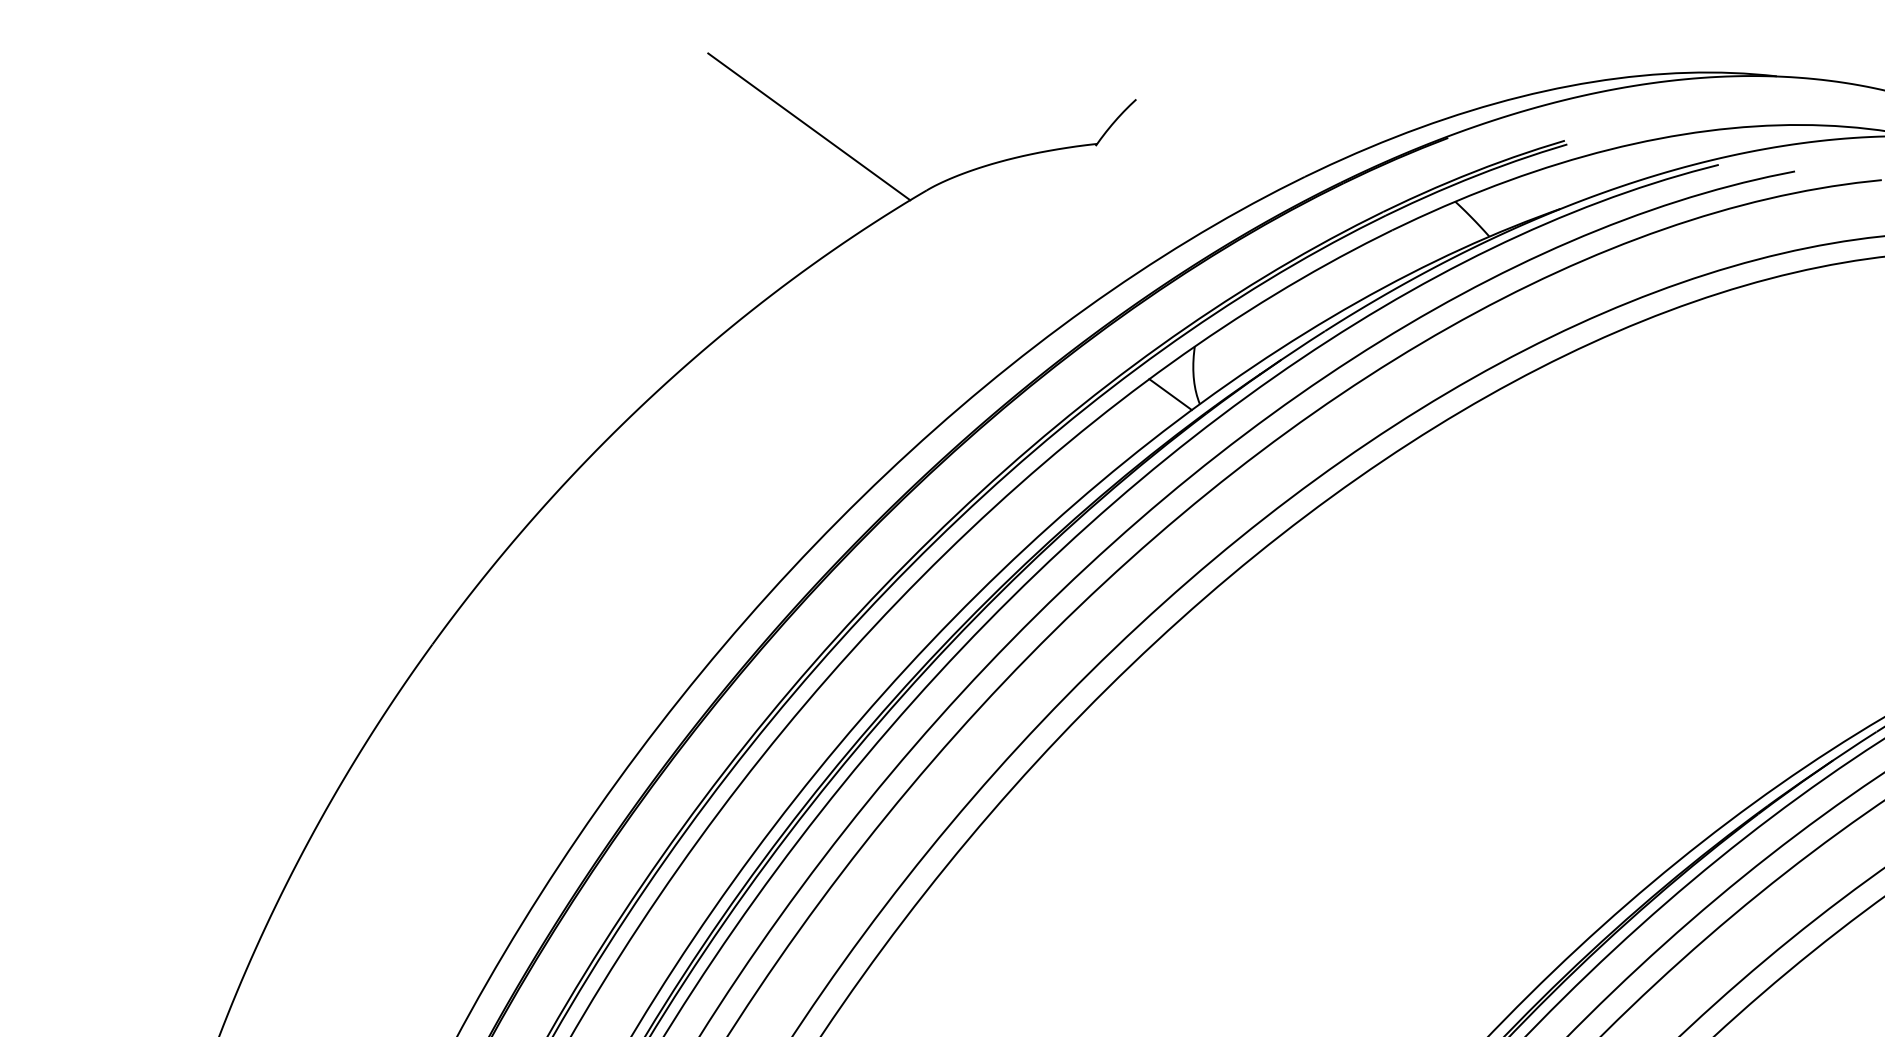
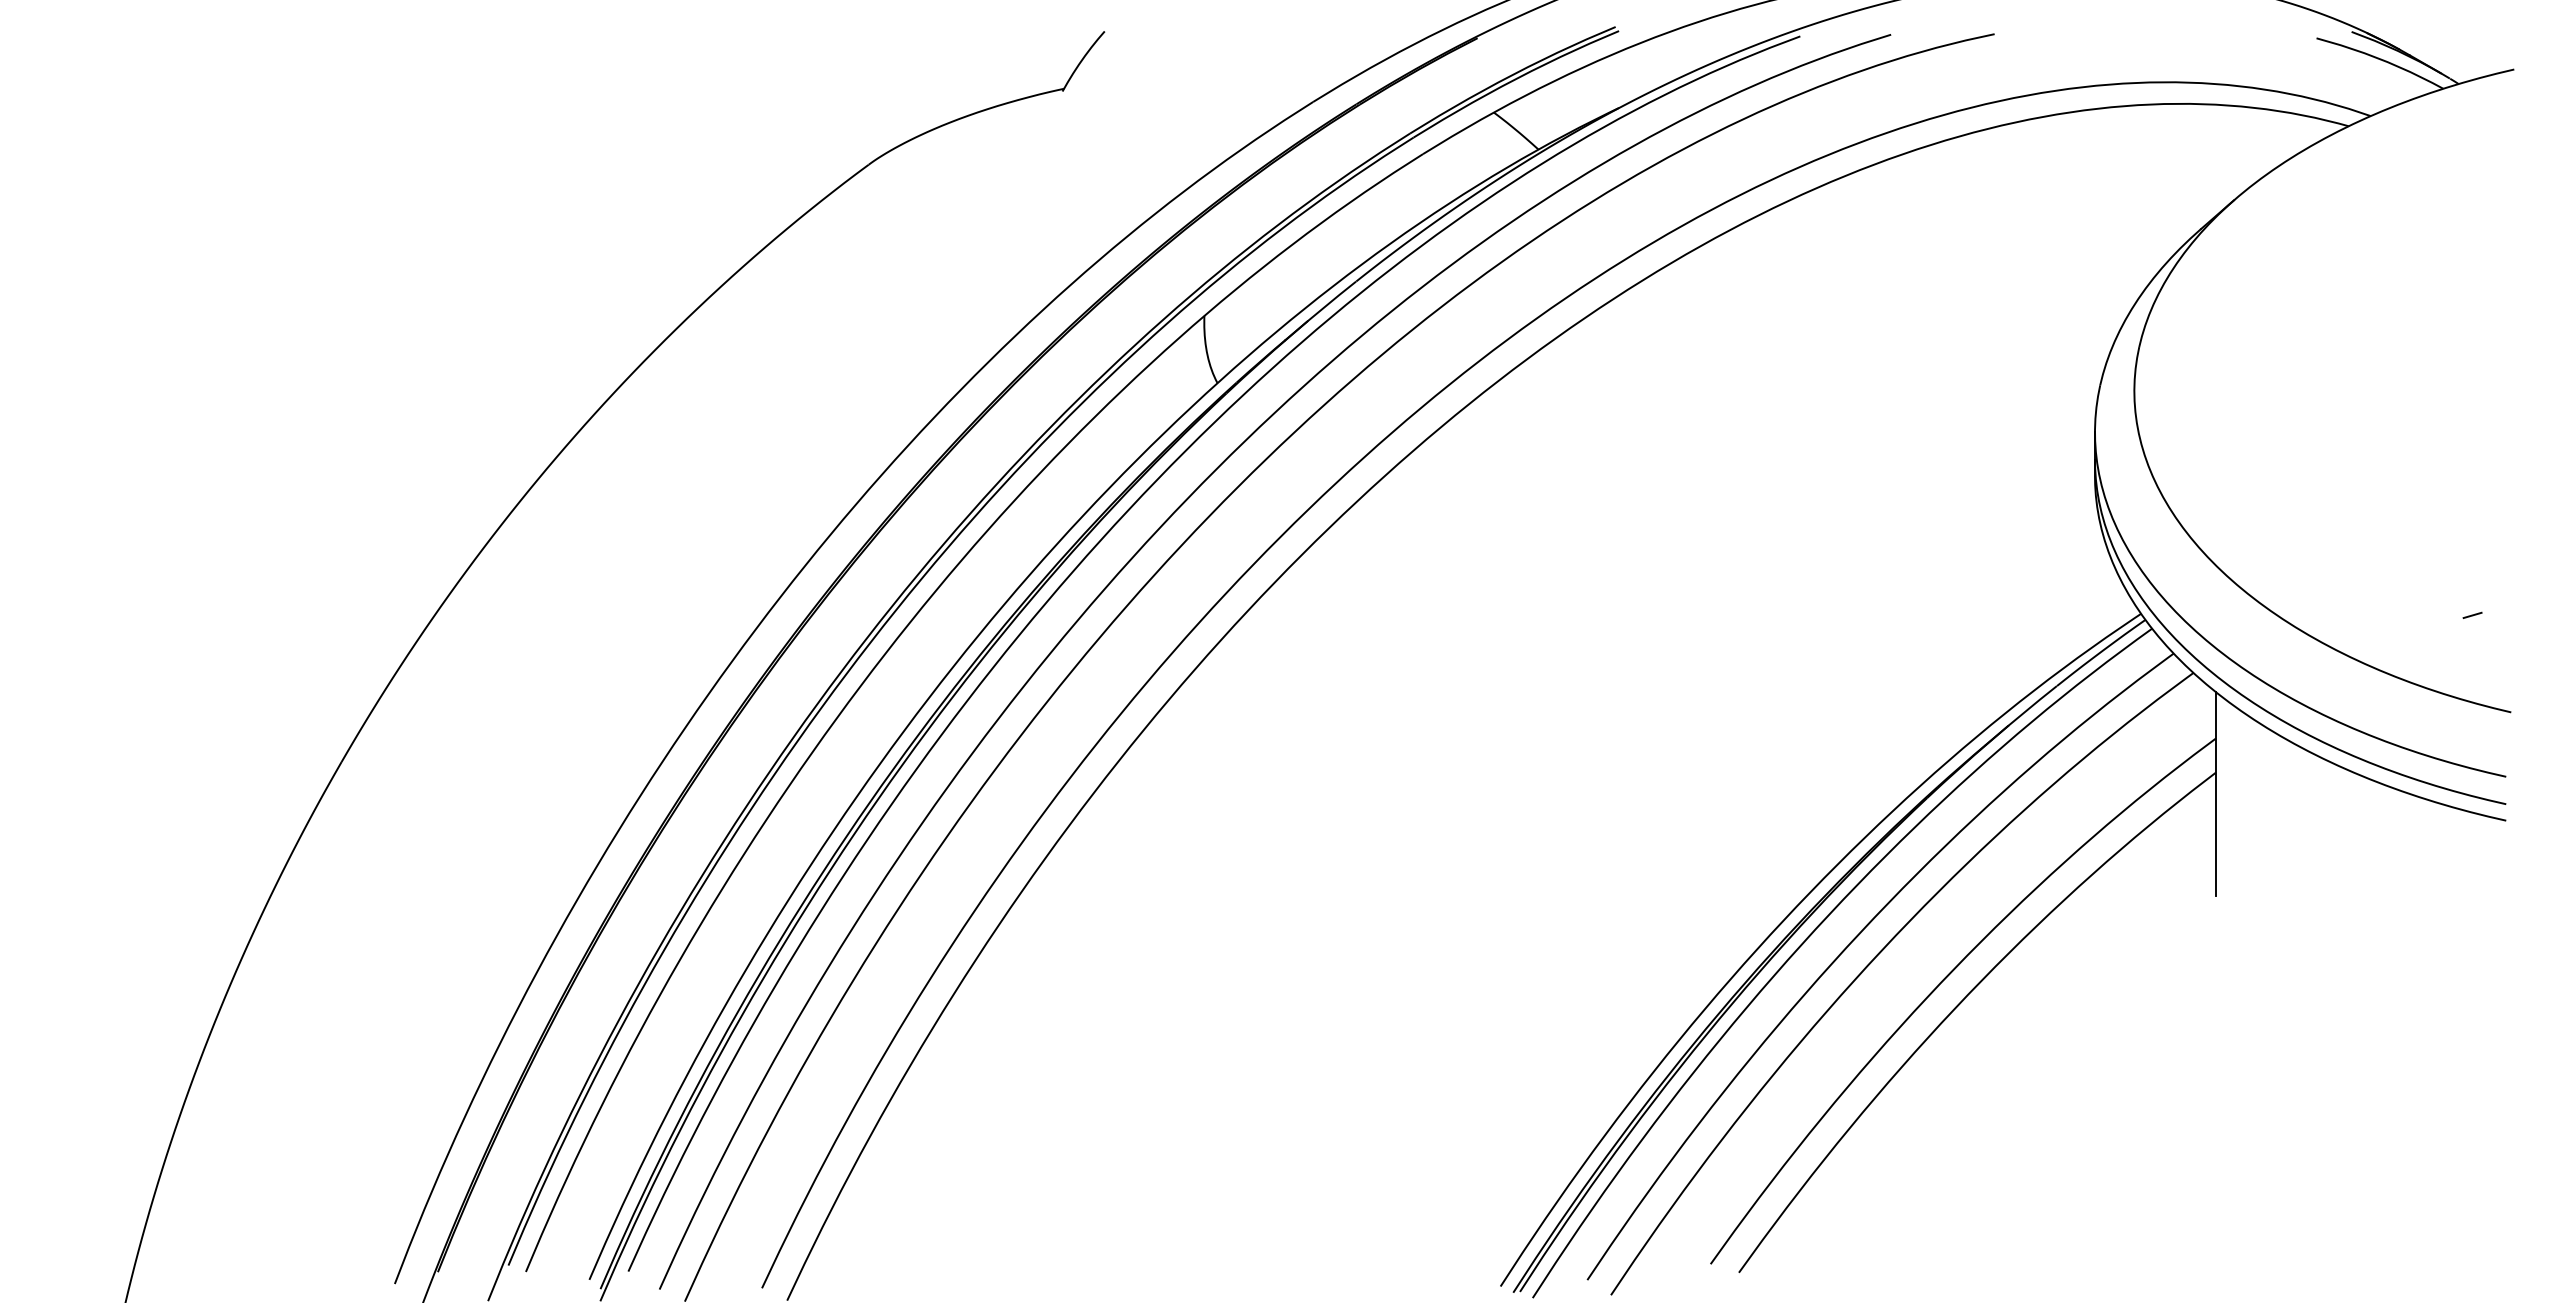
line: (808, 126) -> (721, 104), removed
line: (1170, 394) -> (1181, 375), removed

